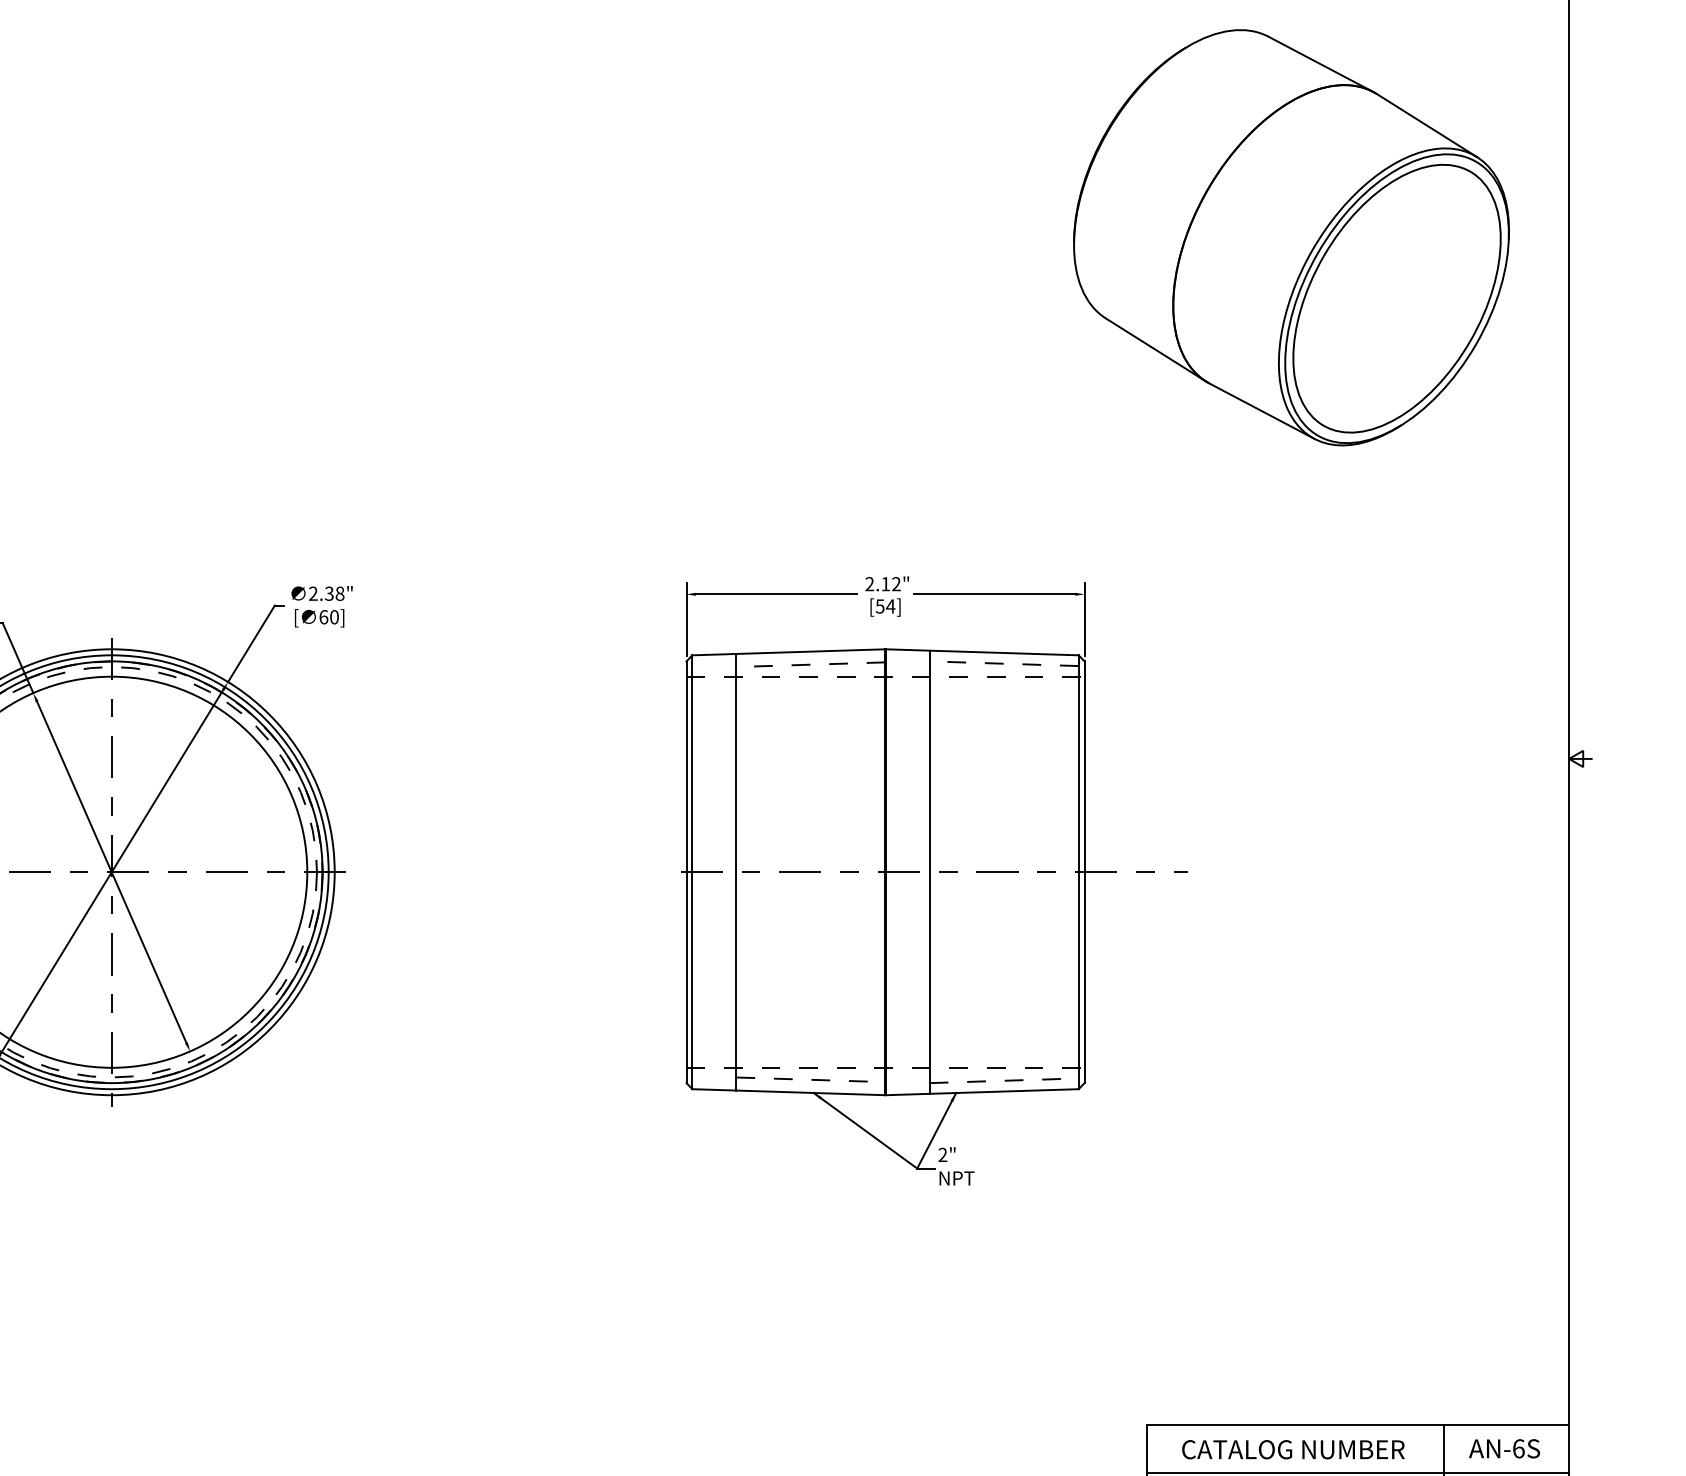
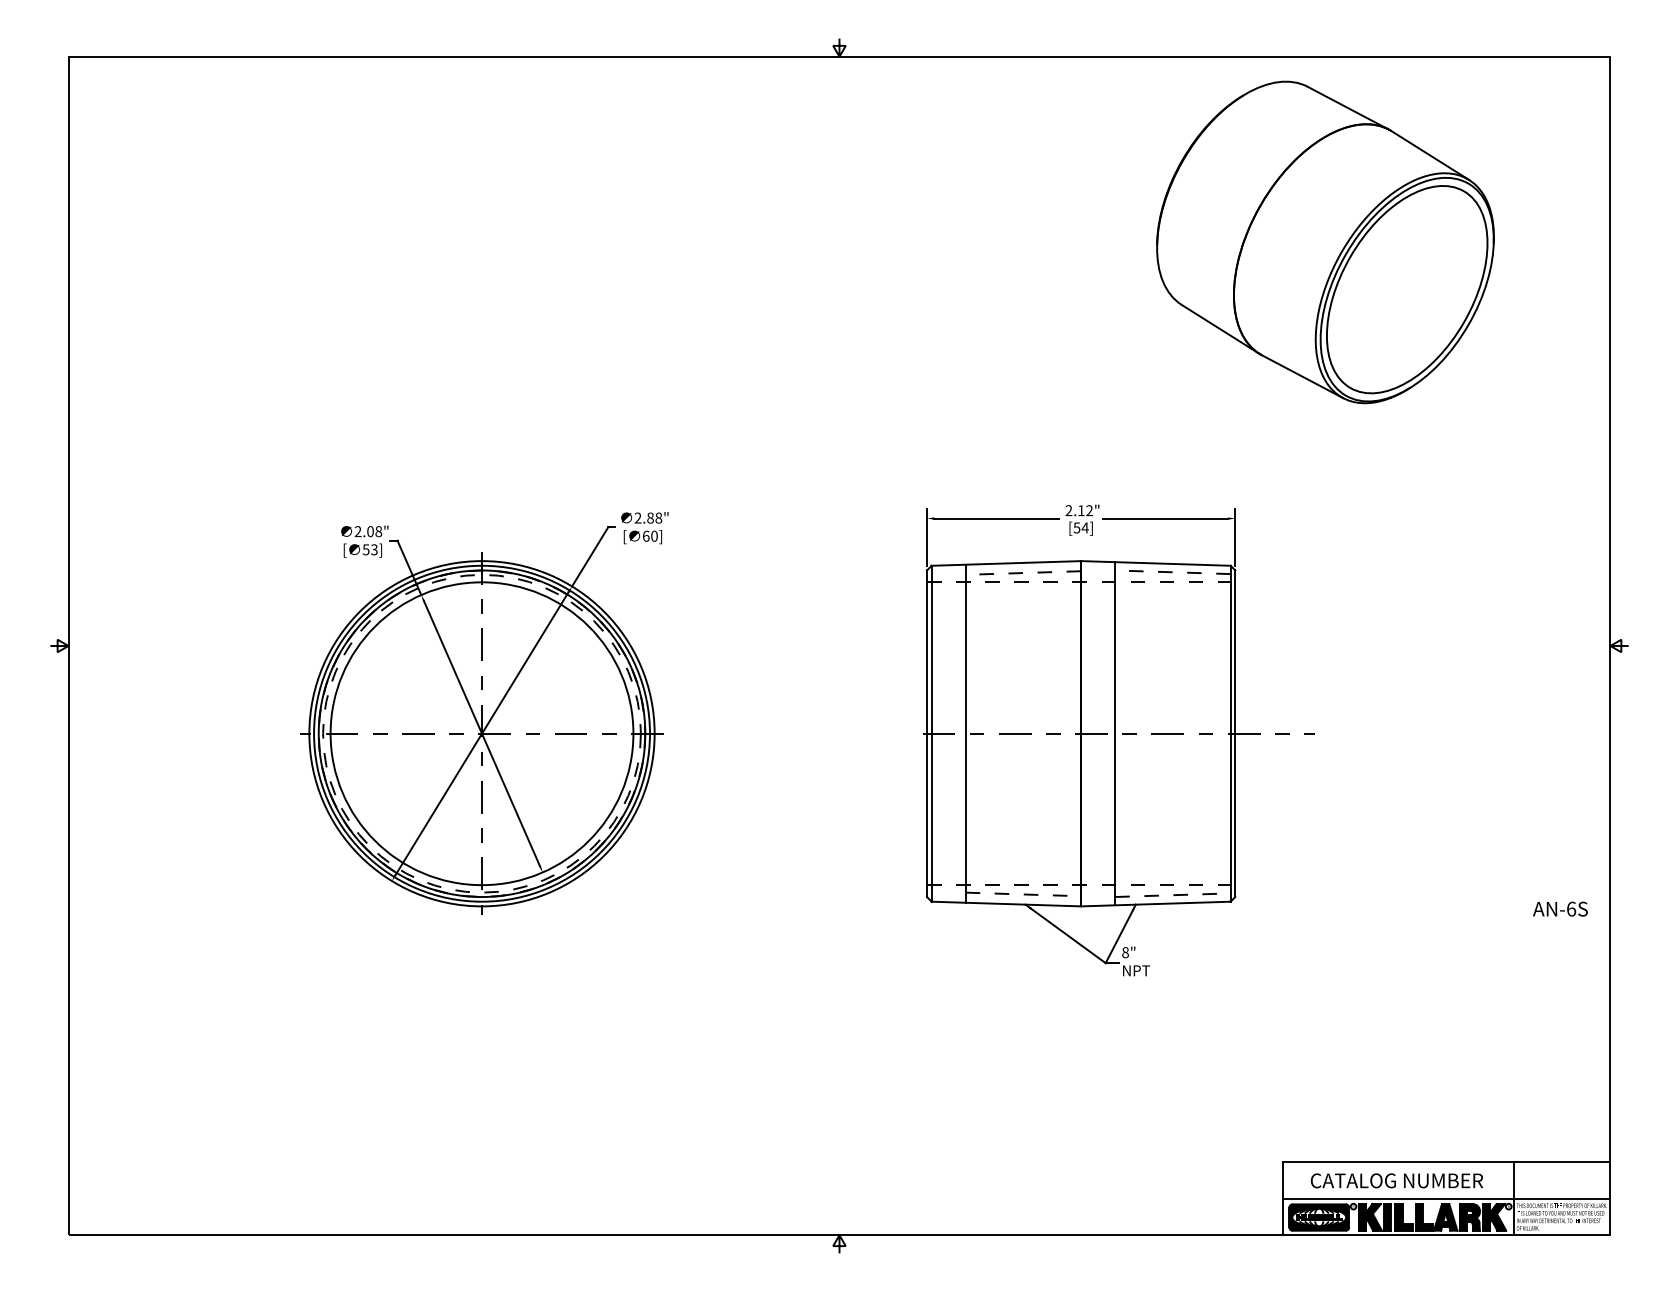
part: (1291, 237) -> (1325, 242), moved
text: (329, 592) -> (650, 517), 2.38" -> 2.88"
text: (942, 1154) -> (1125, 952), 2" -> 8"
text: (1504, 1447) -> (1560, 908), moved

